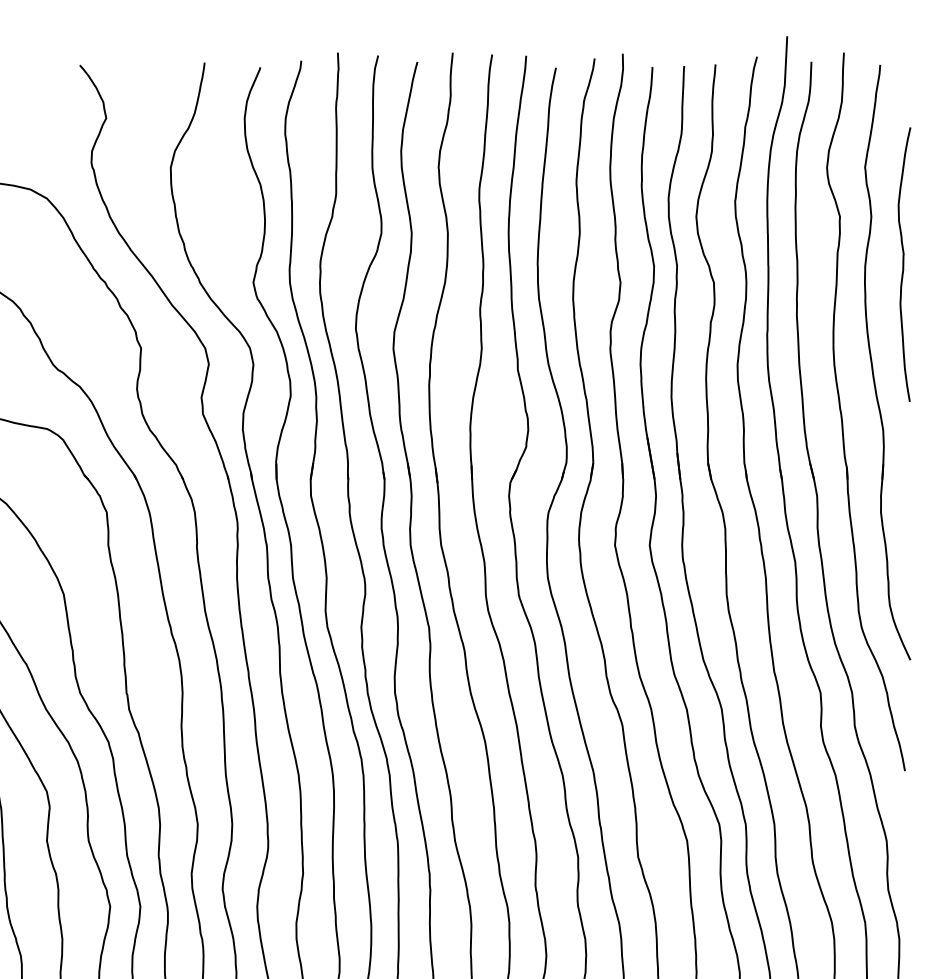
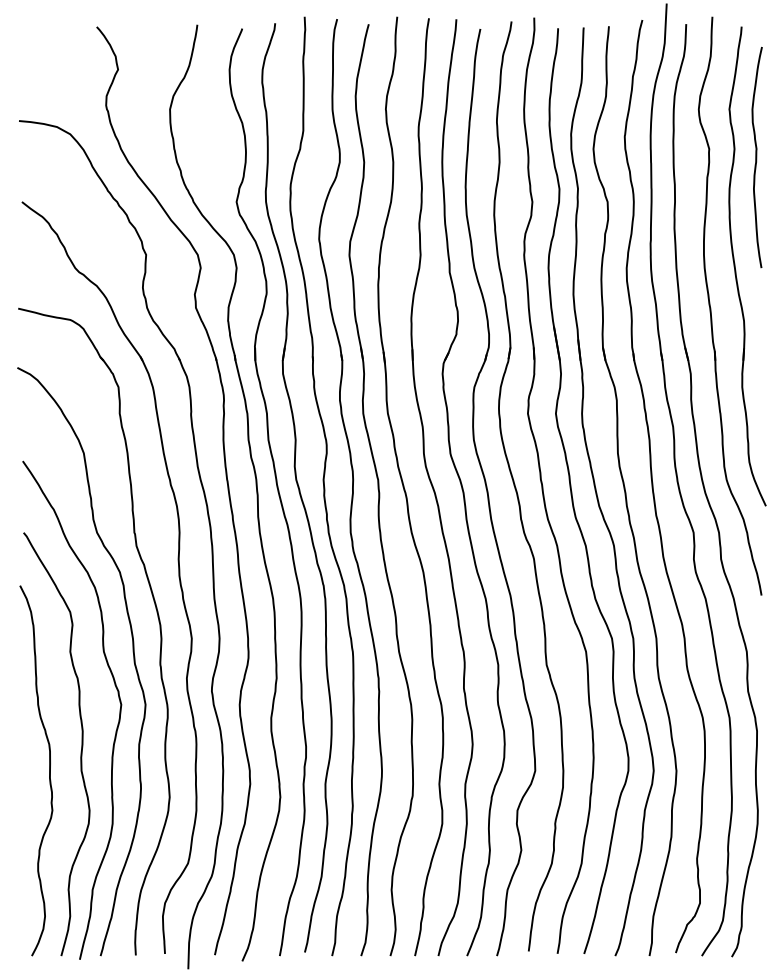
curve: (903, 264) -> (756, 157), moved

